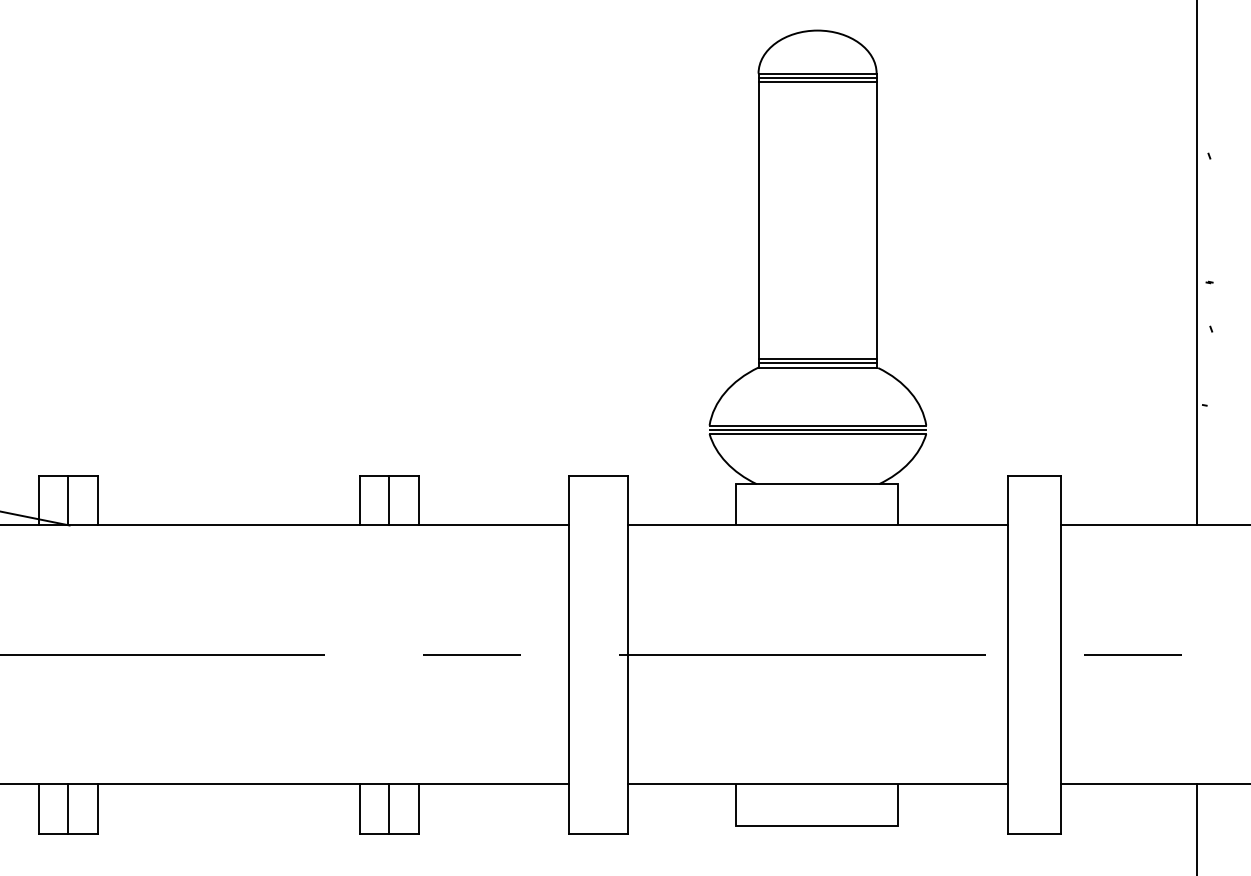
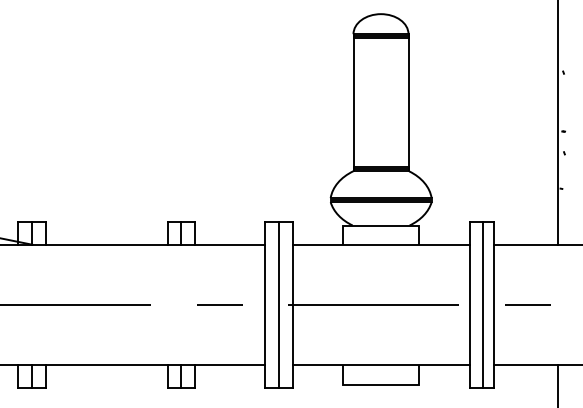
line: (597, 653) -> (278, 304), added
line: (1037, 653) -> (483, 304), added

